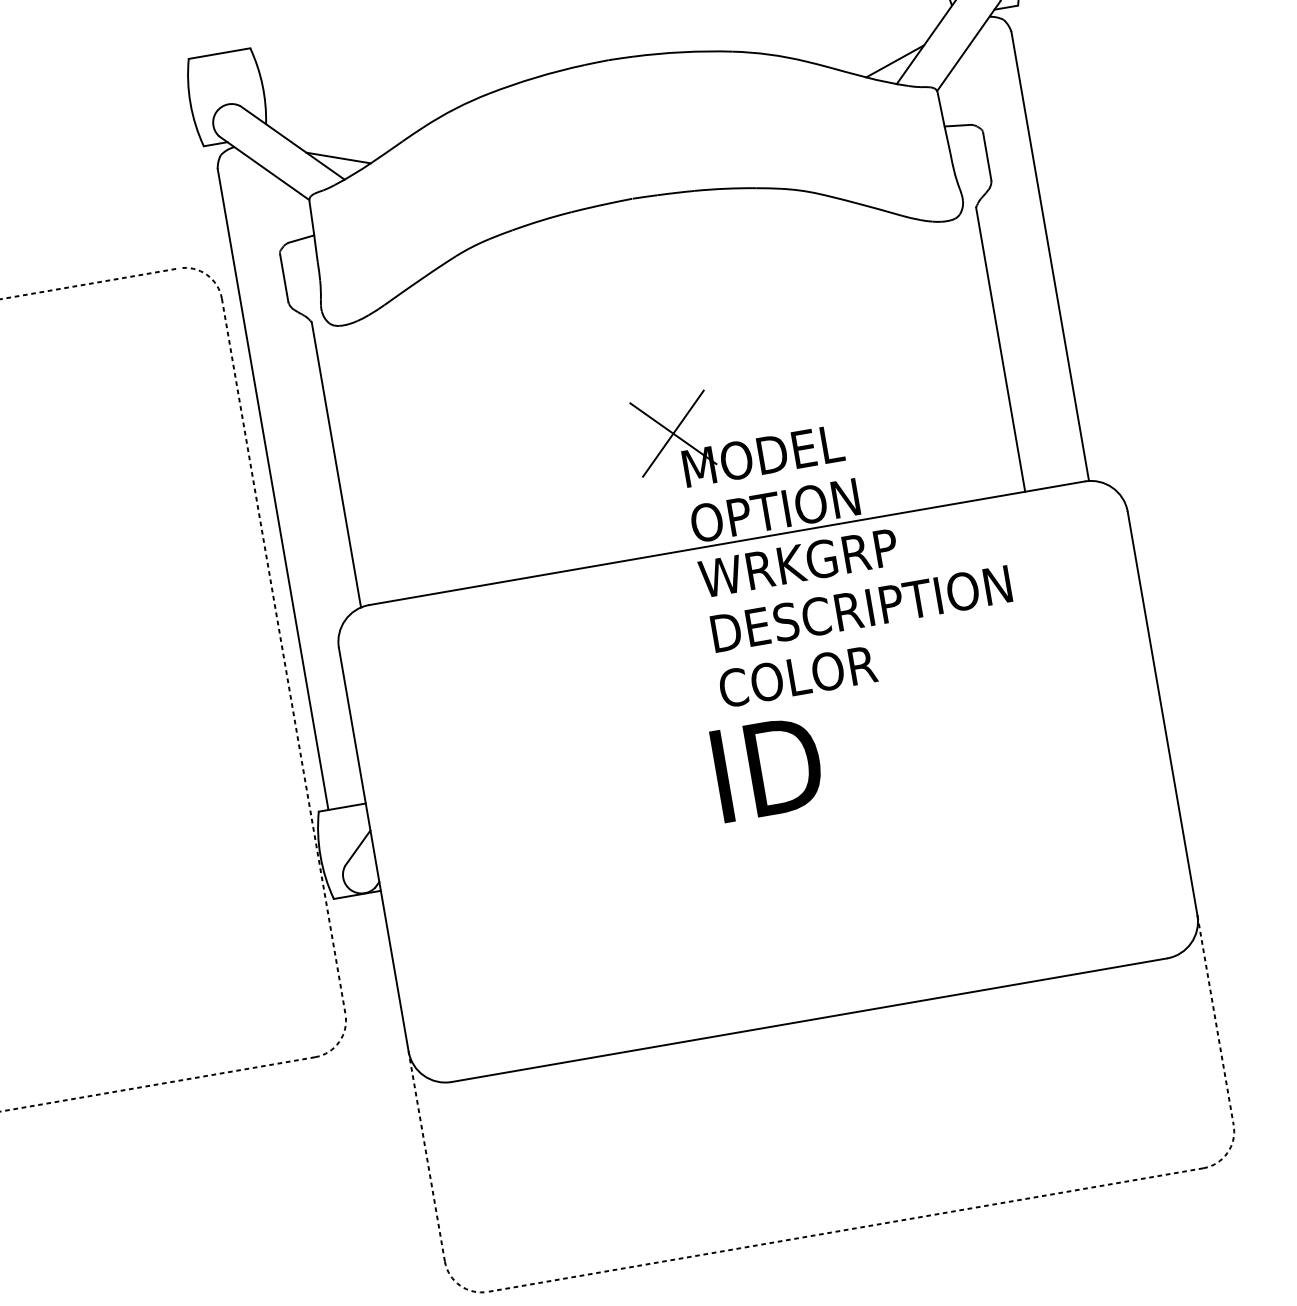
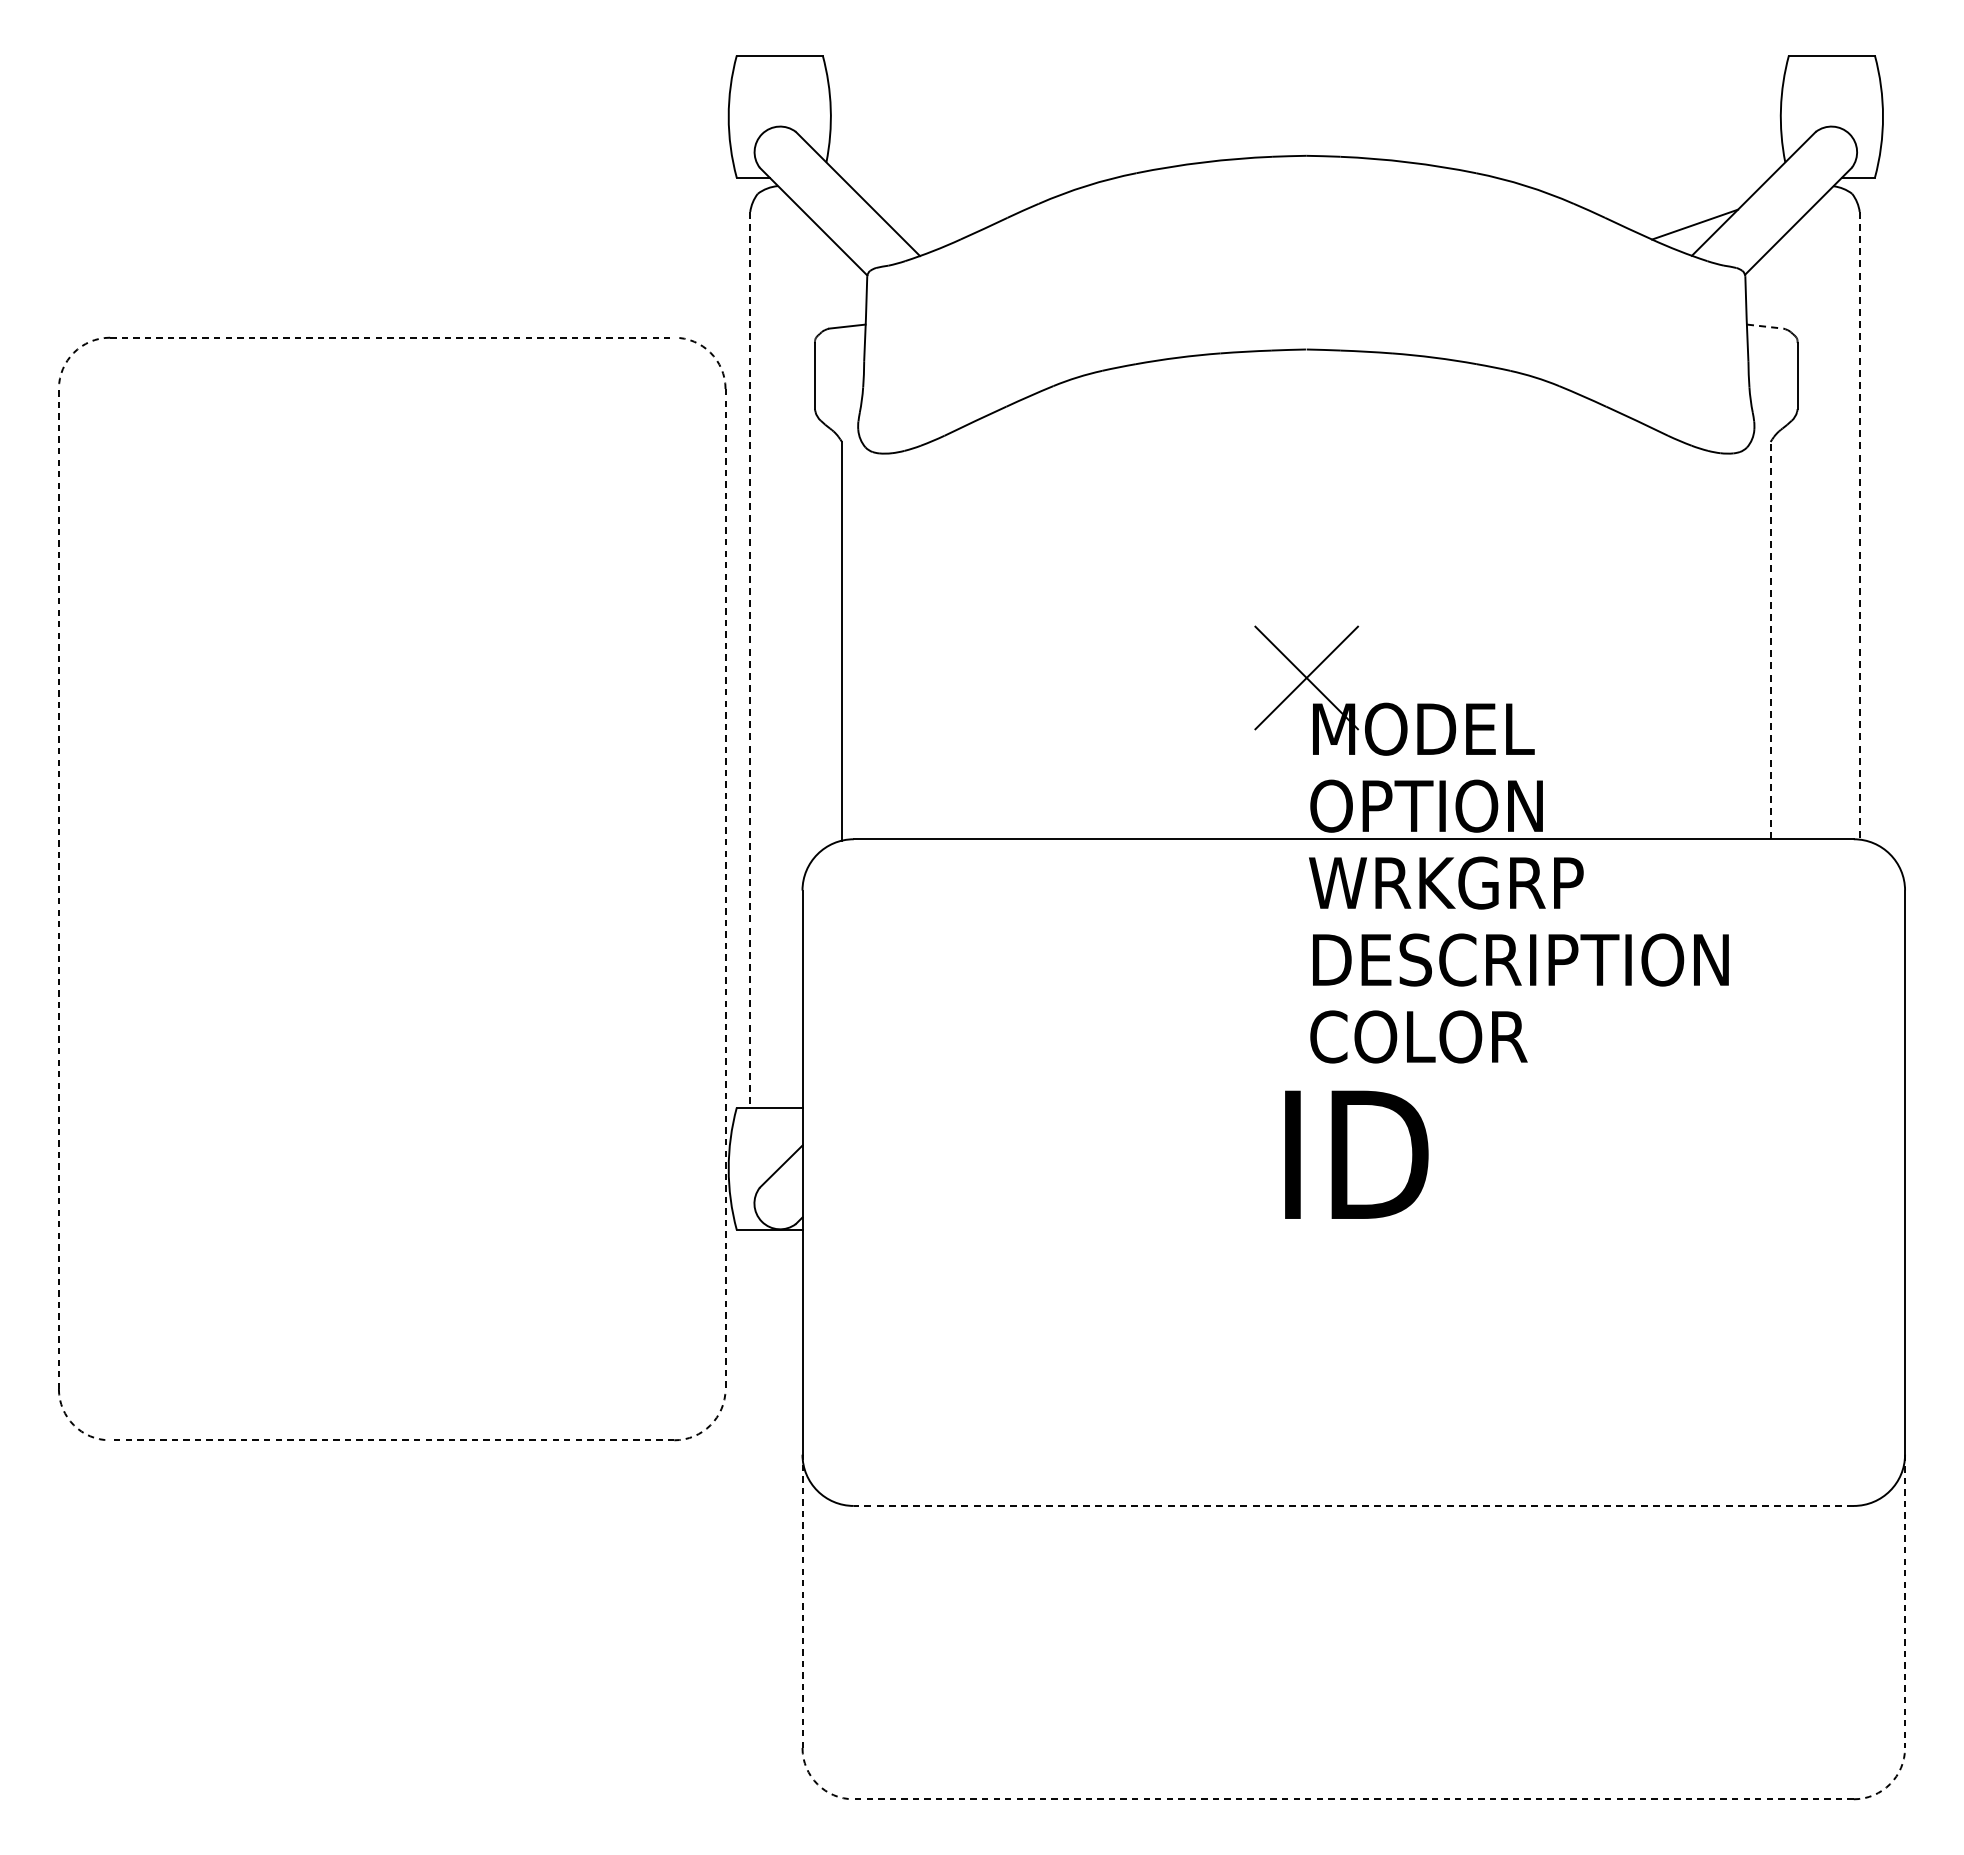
line: (958, 125) -> (1765, 326), solid -> dashed
line: (338, 158) -> (916, 225), removed
line: (1050, 256) -> (1859, 525), solid -> dashed
line: (1000, 349) -> (1770, 640), solid -> dashed
line: (273, 489) -> (750, 659), solid -> dashed
line: (809, 1019) -> (1353, 1505), solid -> dashed

